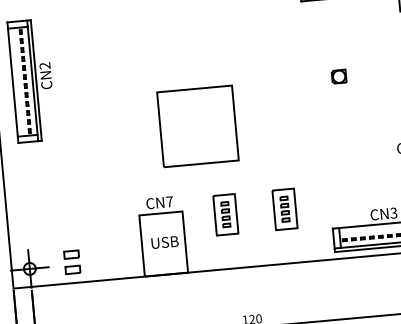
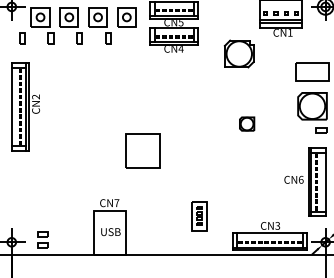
part: (339, 75) -> (247, 123), size x1.43
part: (198, 126) -> (142, 150), size x0.62
part: (225, 215) -> (156, 216), removed

